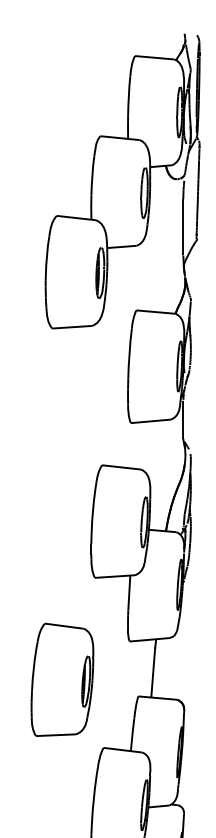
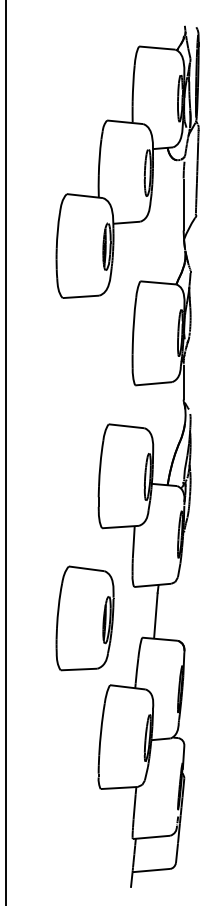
part: (61, 679) -> (84, 618), moved

